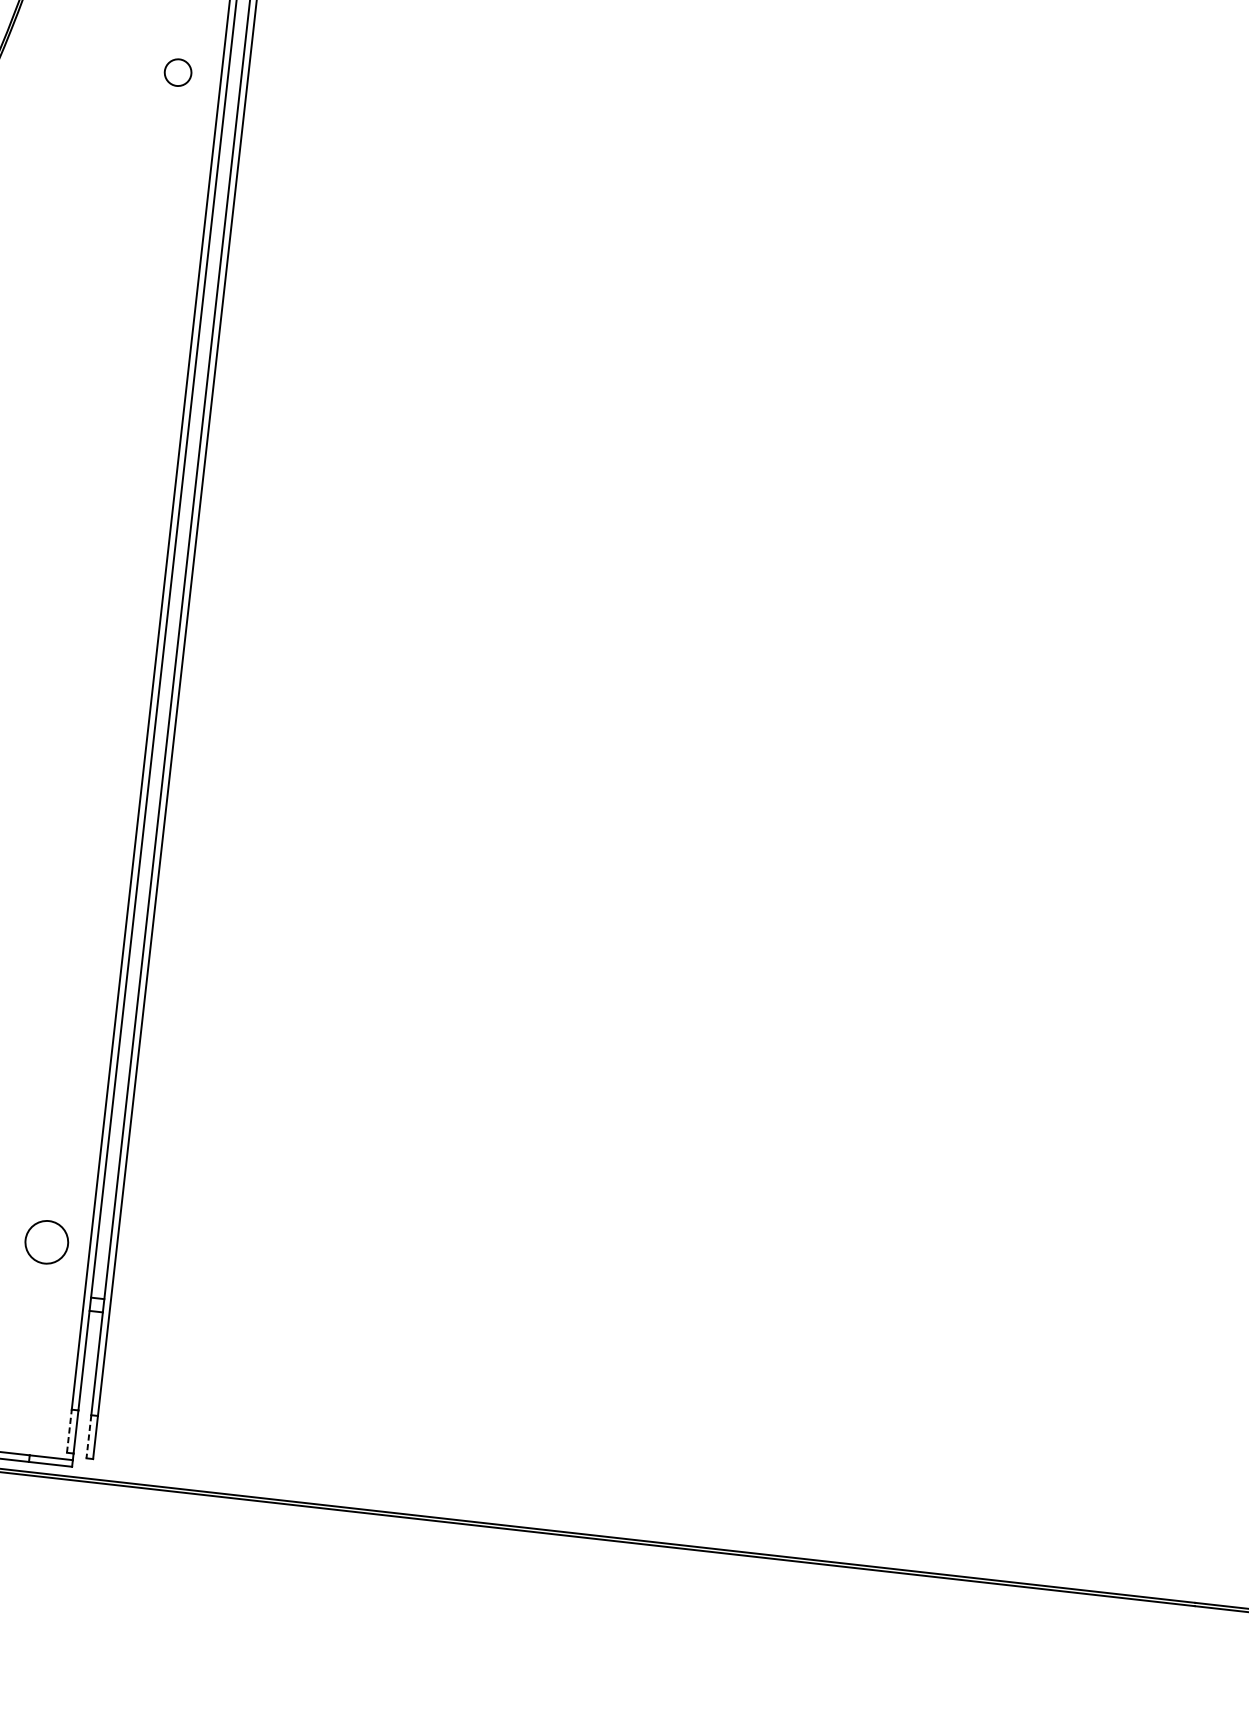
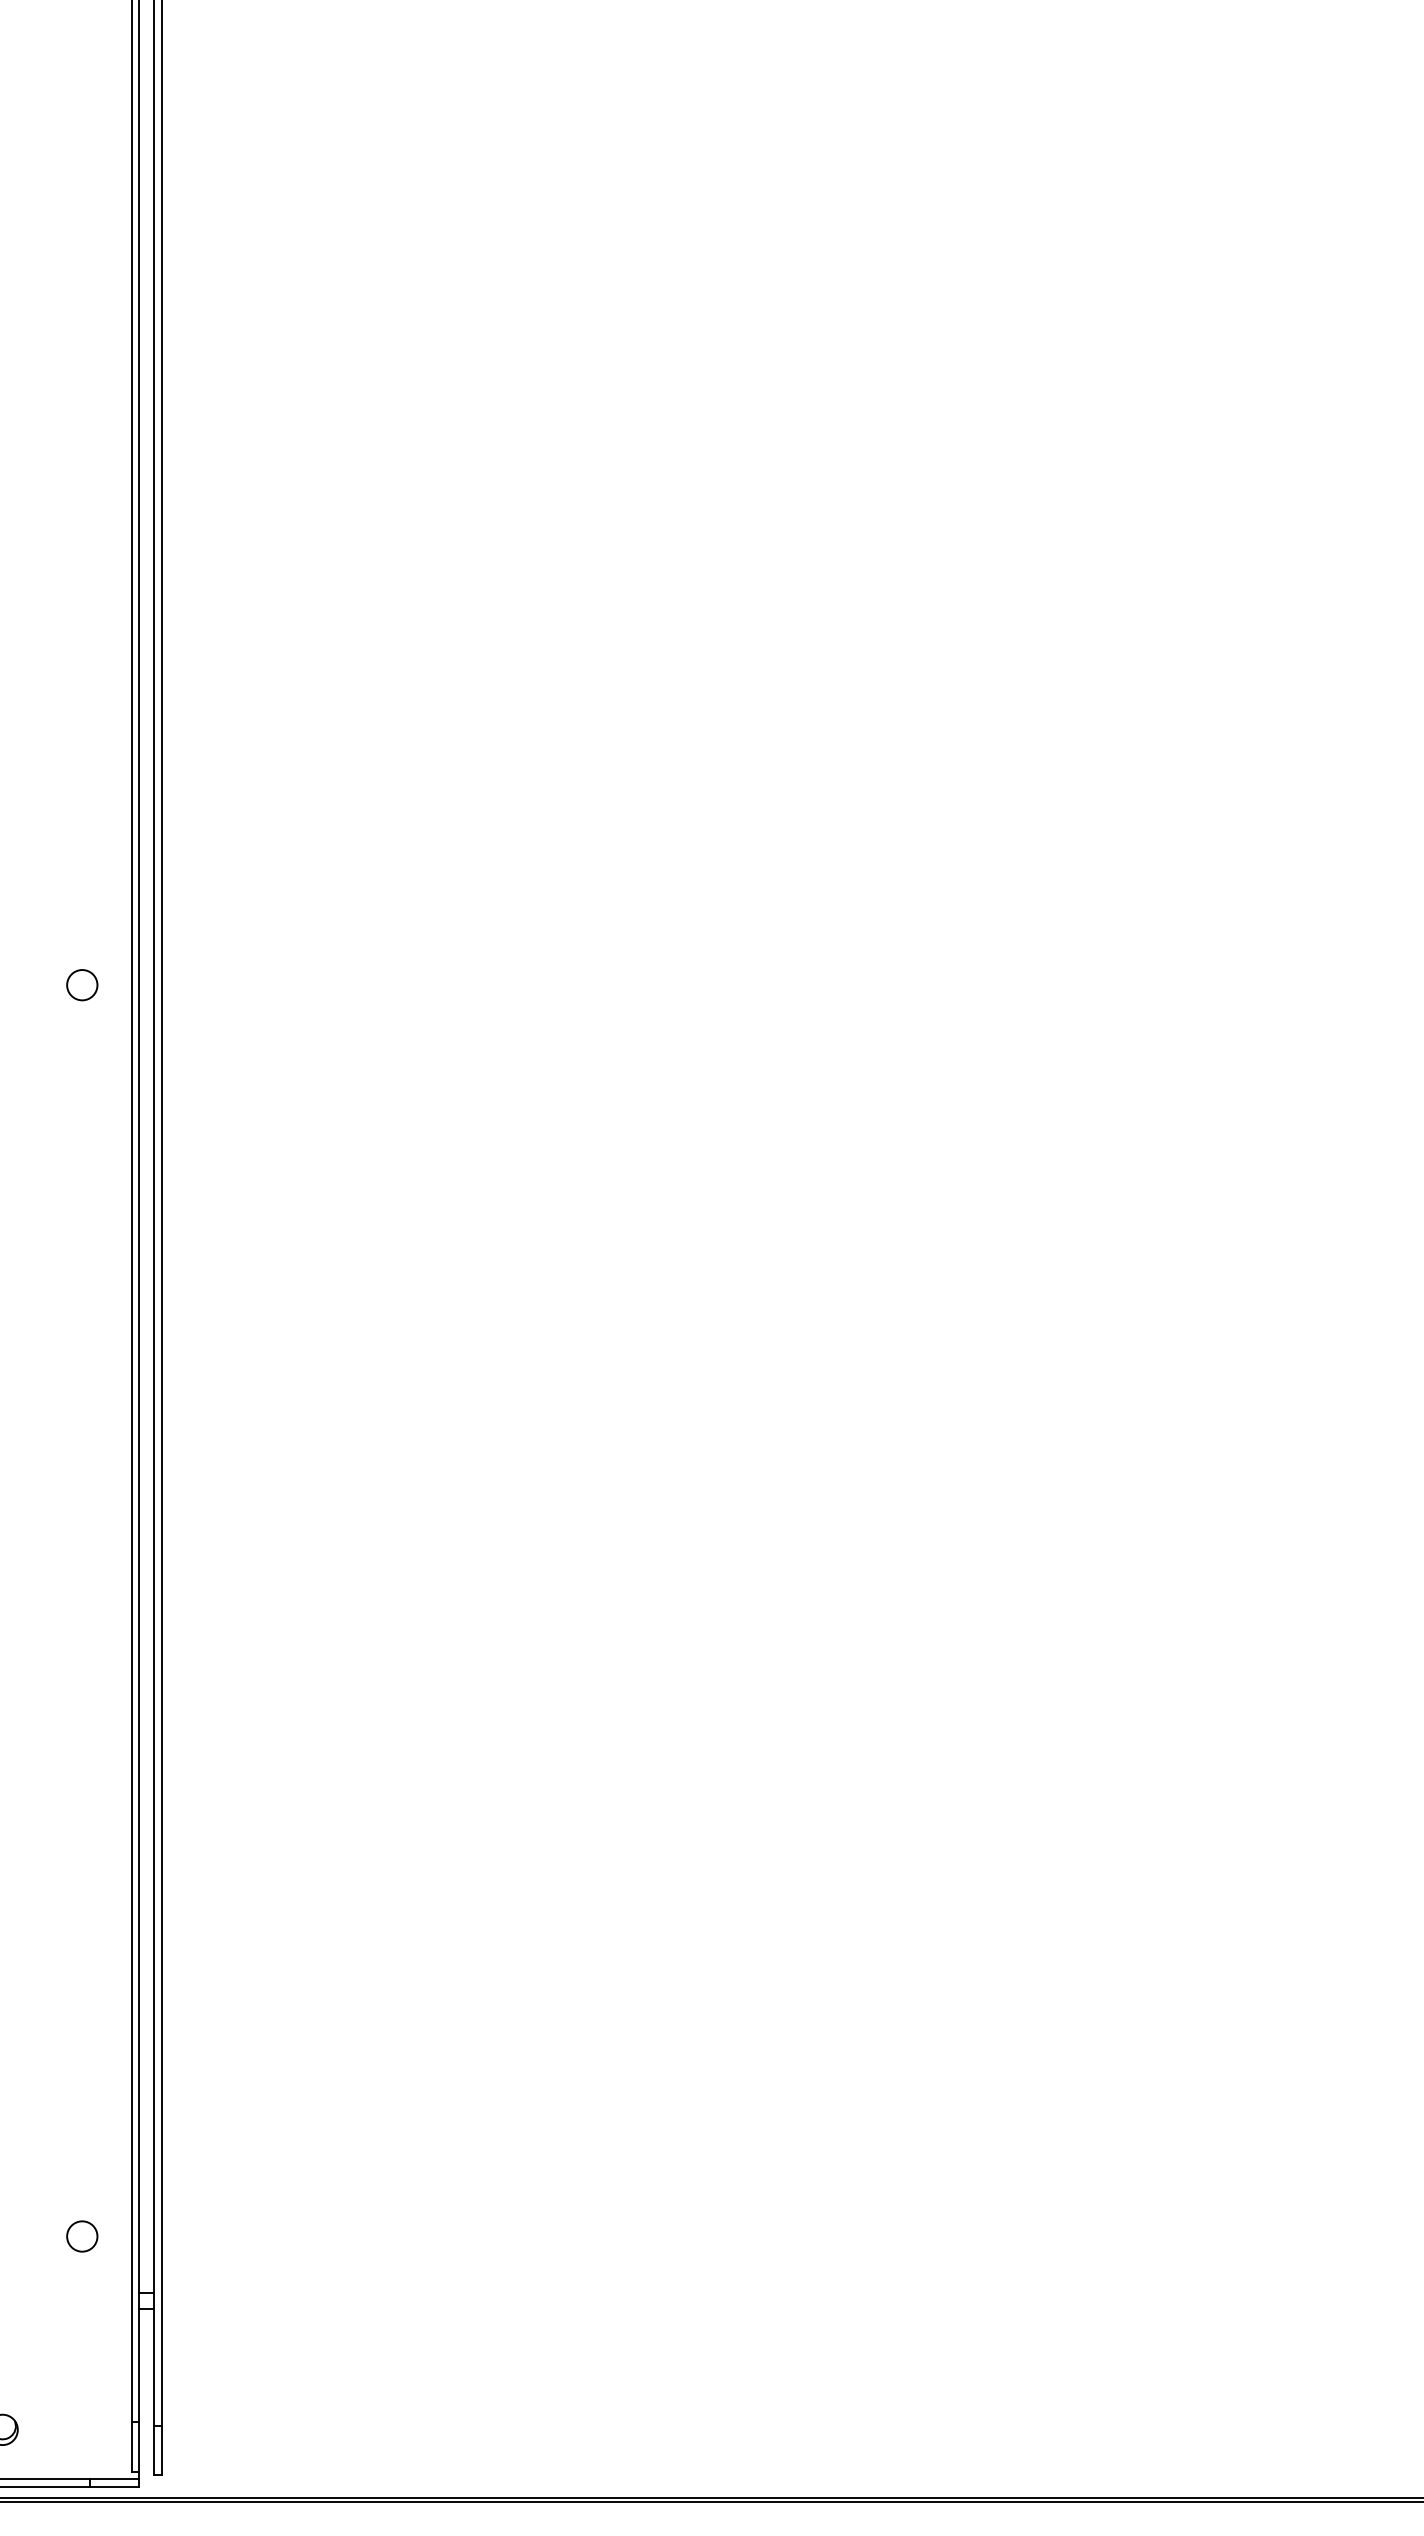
circle: (178, 72) -> (82, 985), moved
circle: (47, 1242) -> (82, 2236), size x0.62
line: (69, 1430) -> (131, 2446), dashed -> solid
line: (89, 1436) -> (154, 2450), dashed -> solid

